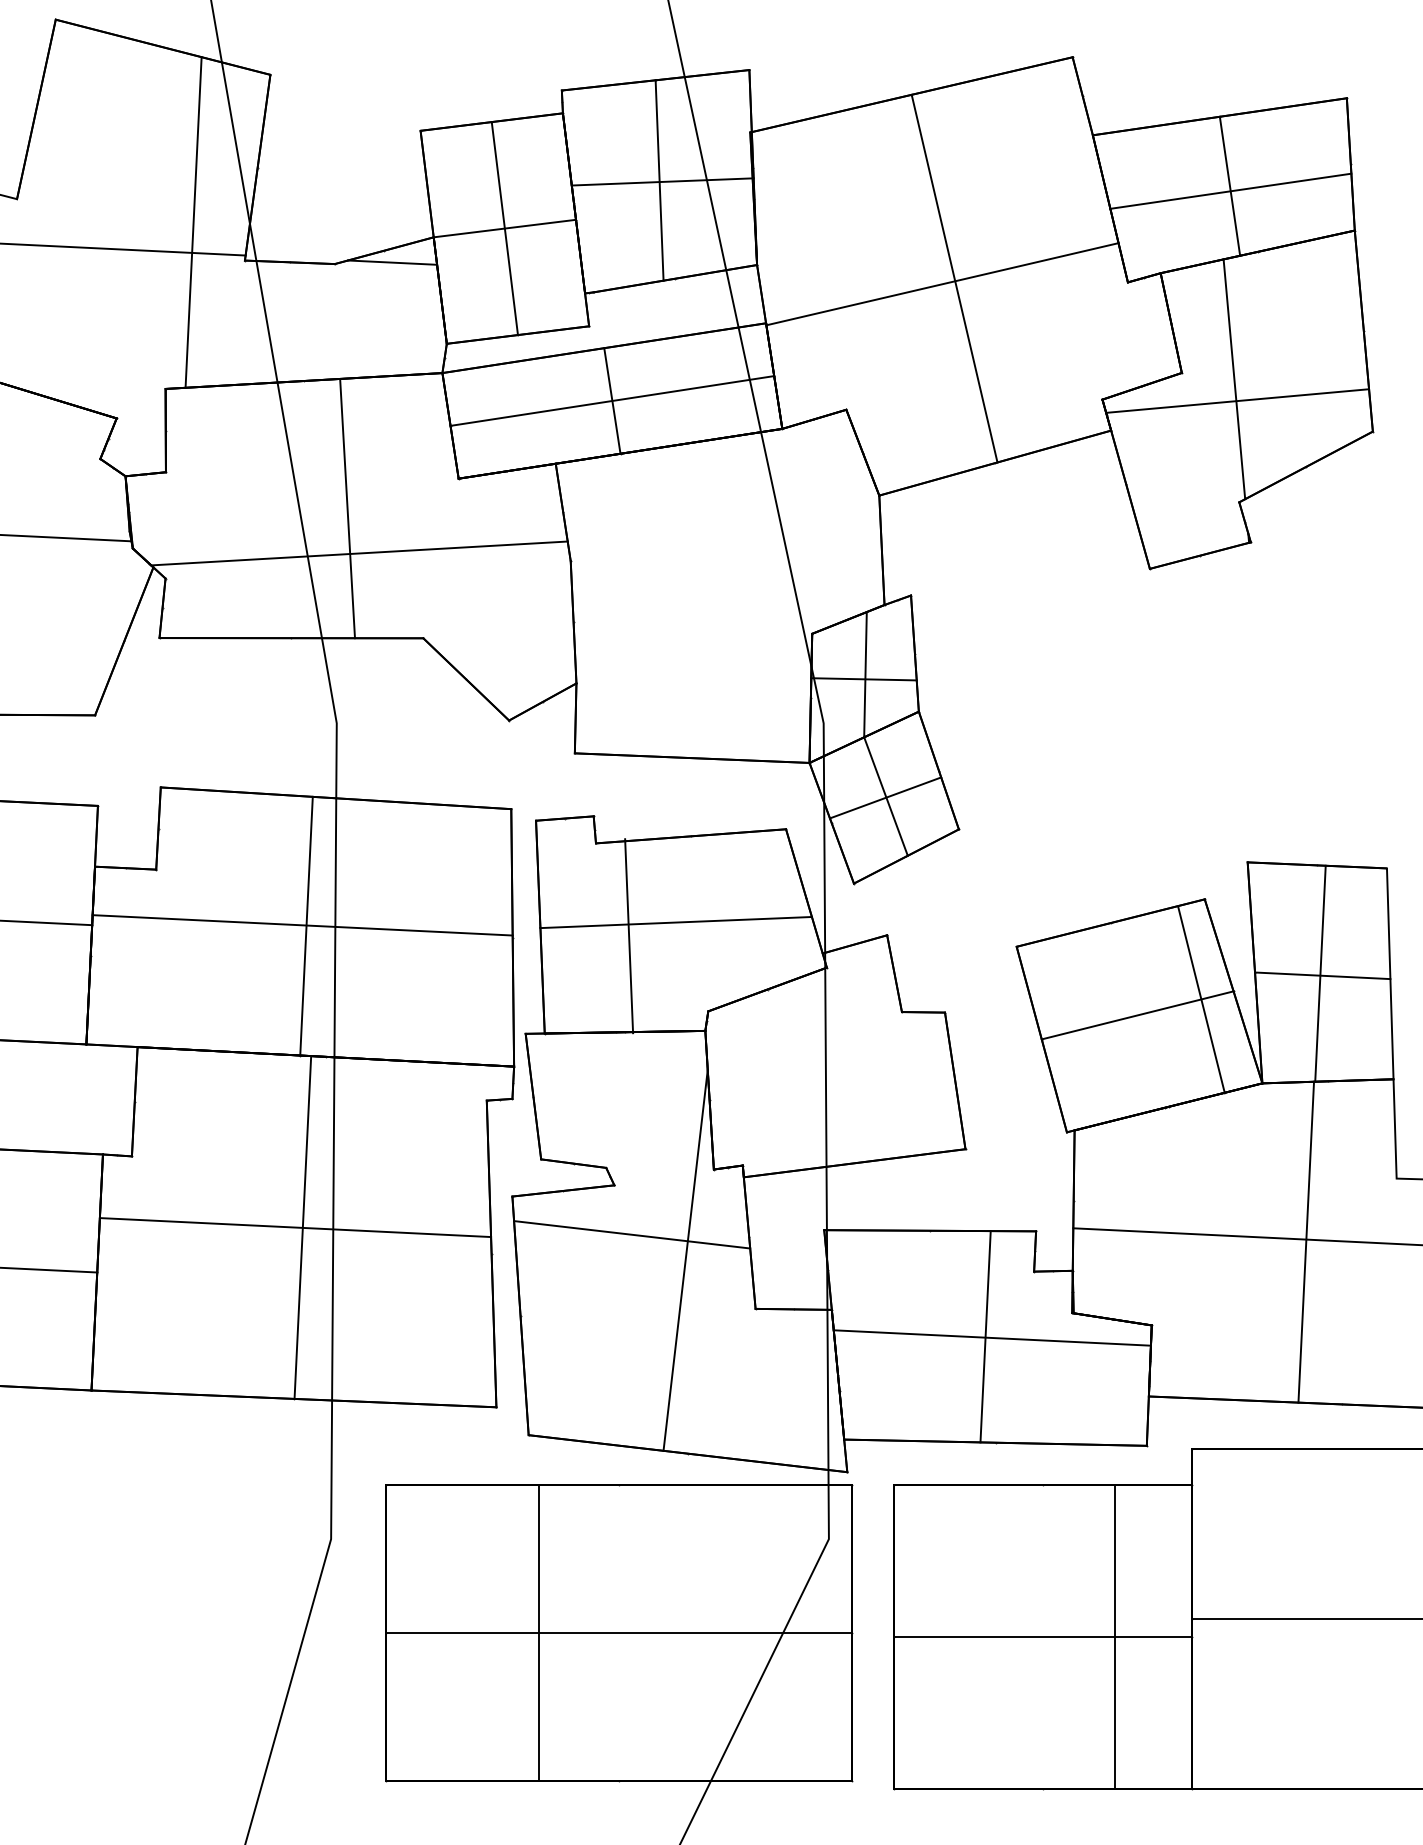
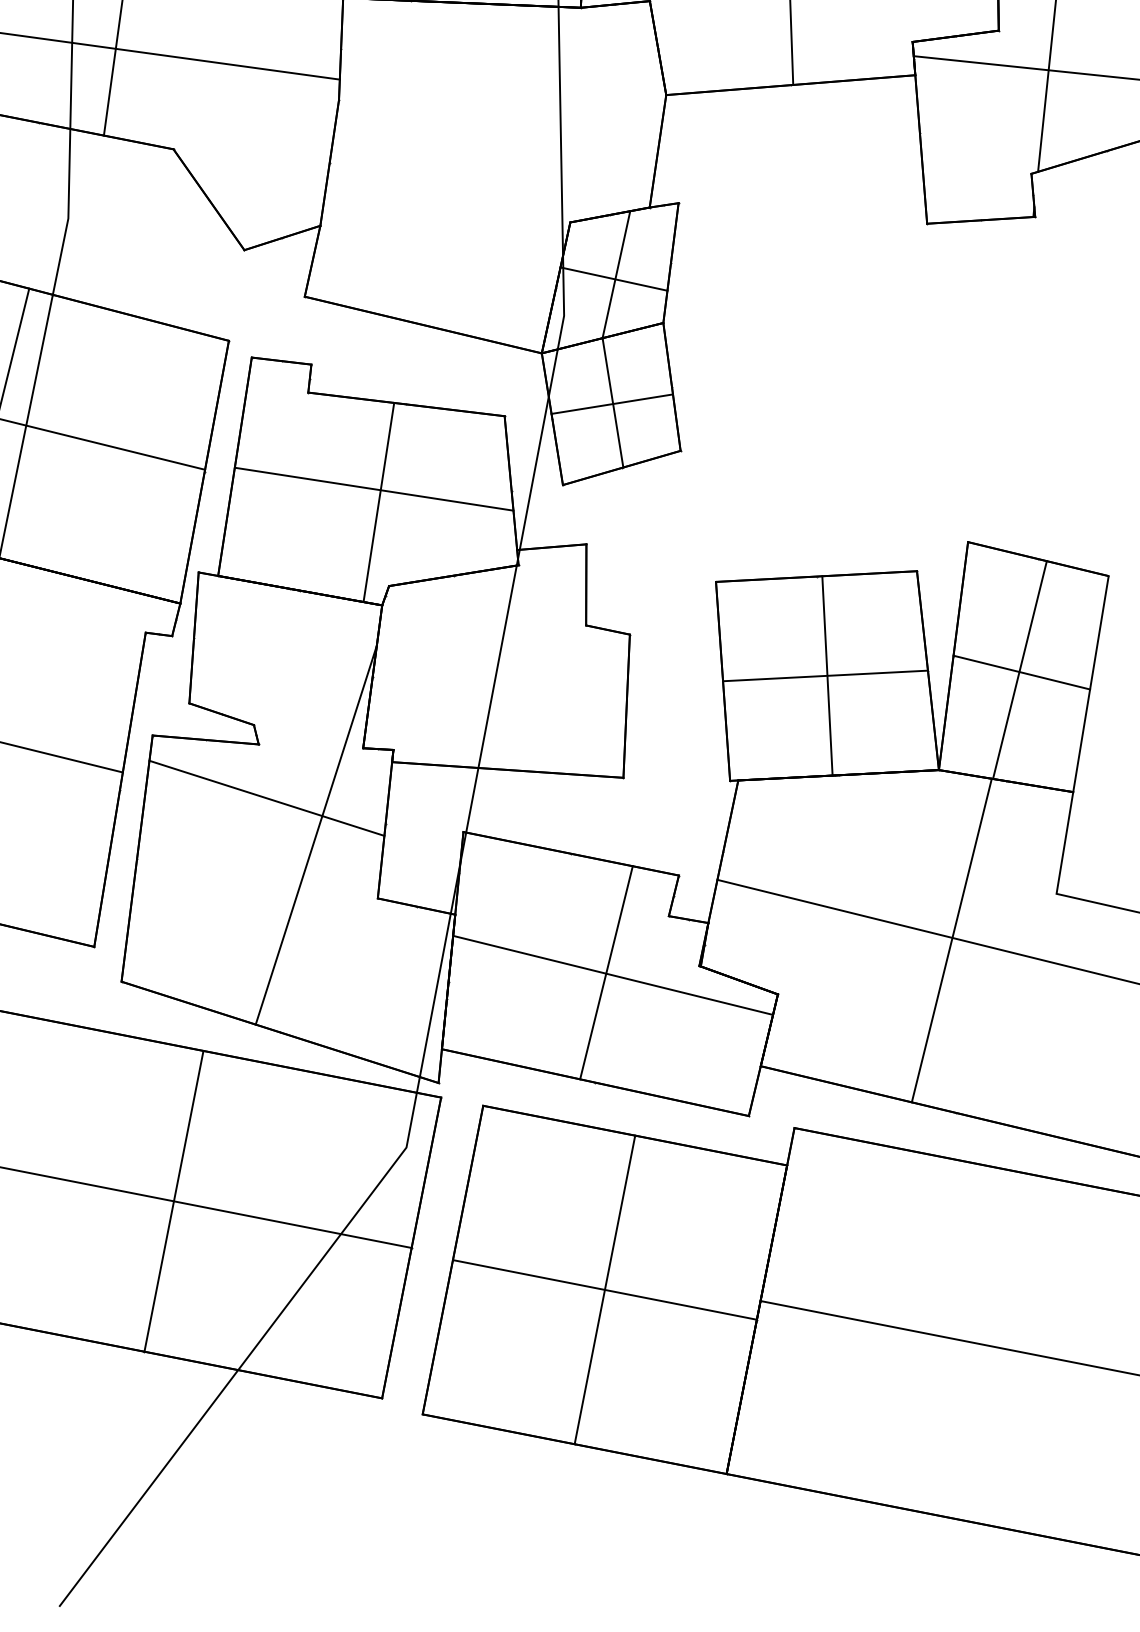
line: (629, 936) -> (379, 502), moved
line: (1201, 999) -> (827, 675), moved
line: (538, 1632) -> (173, 1200), moved
line: (1115, 1636) -> (605, 1289), moved

